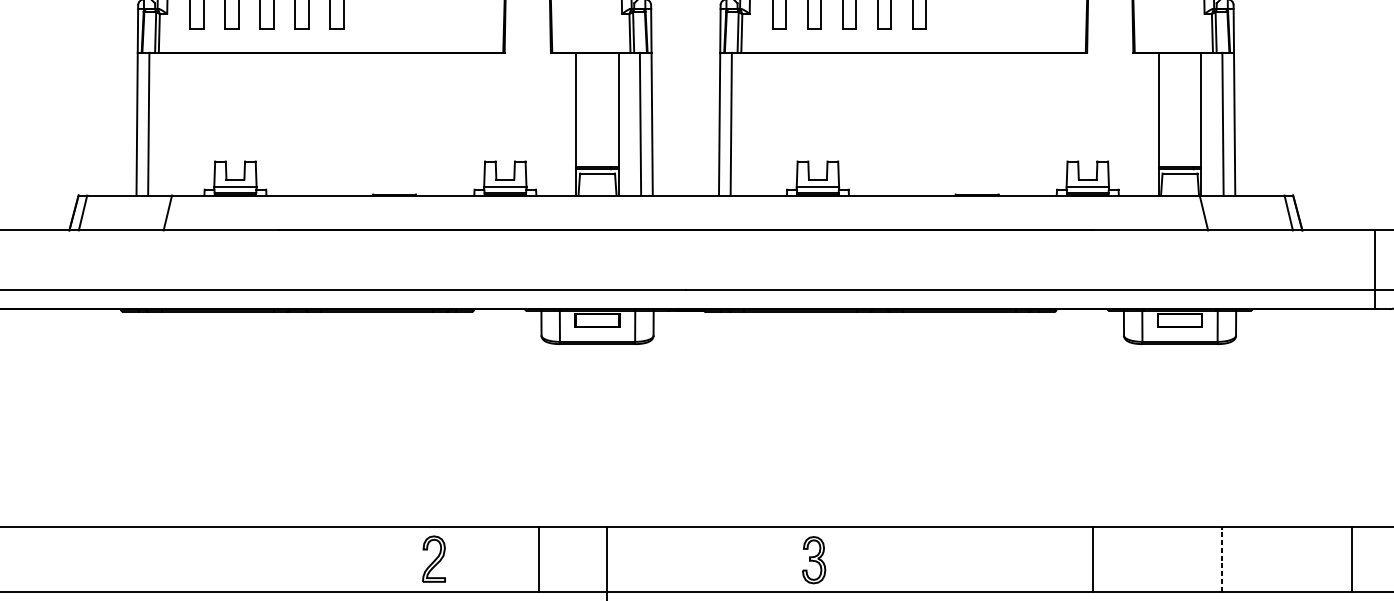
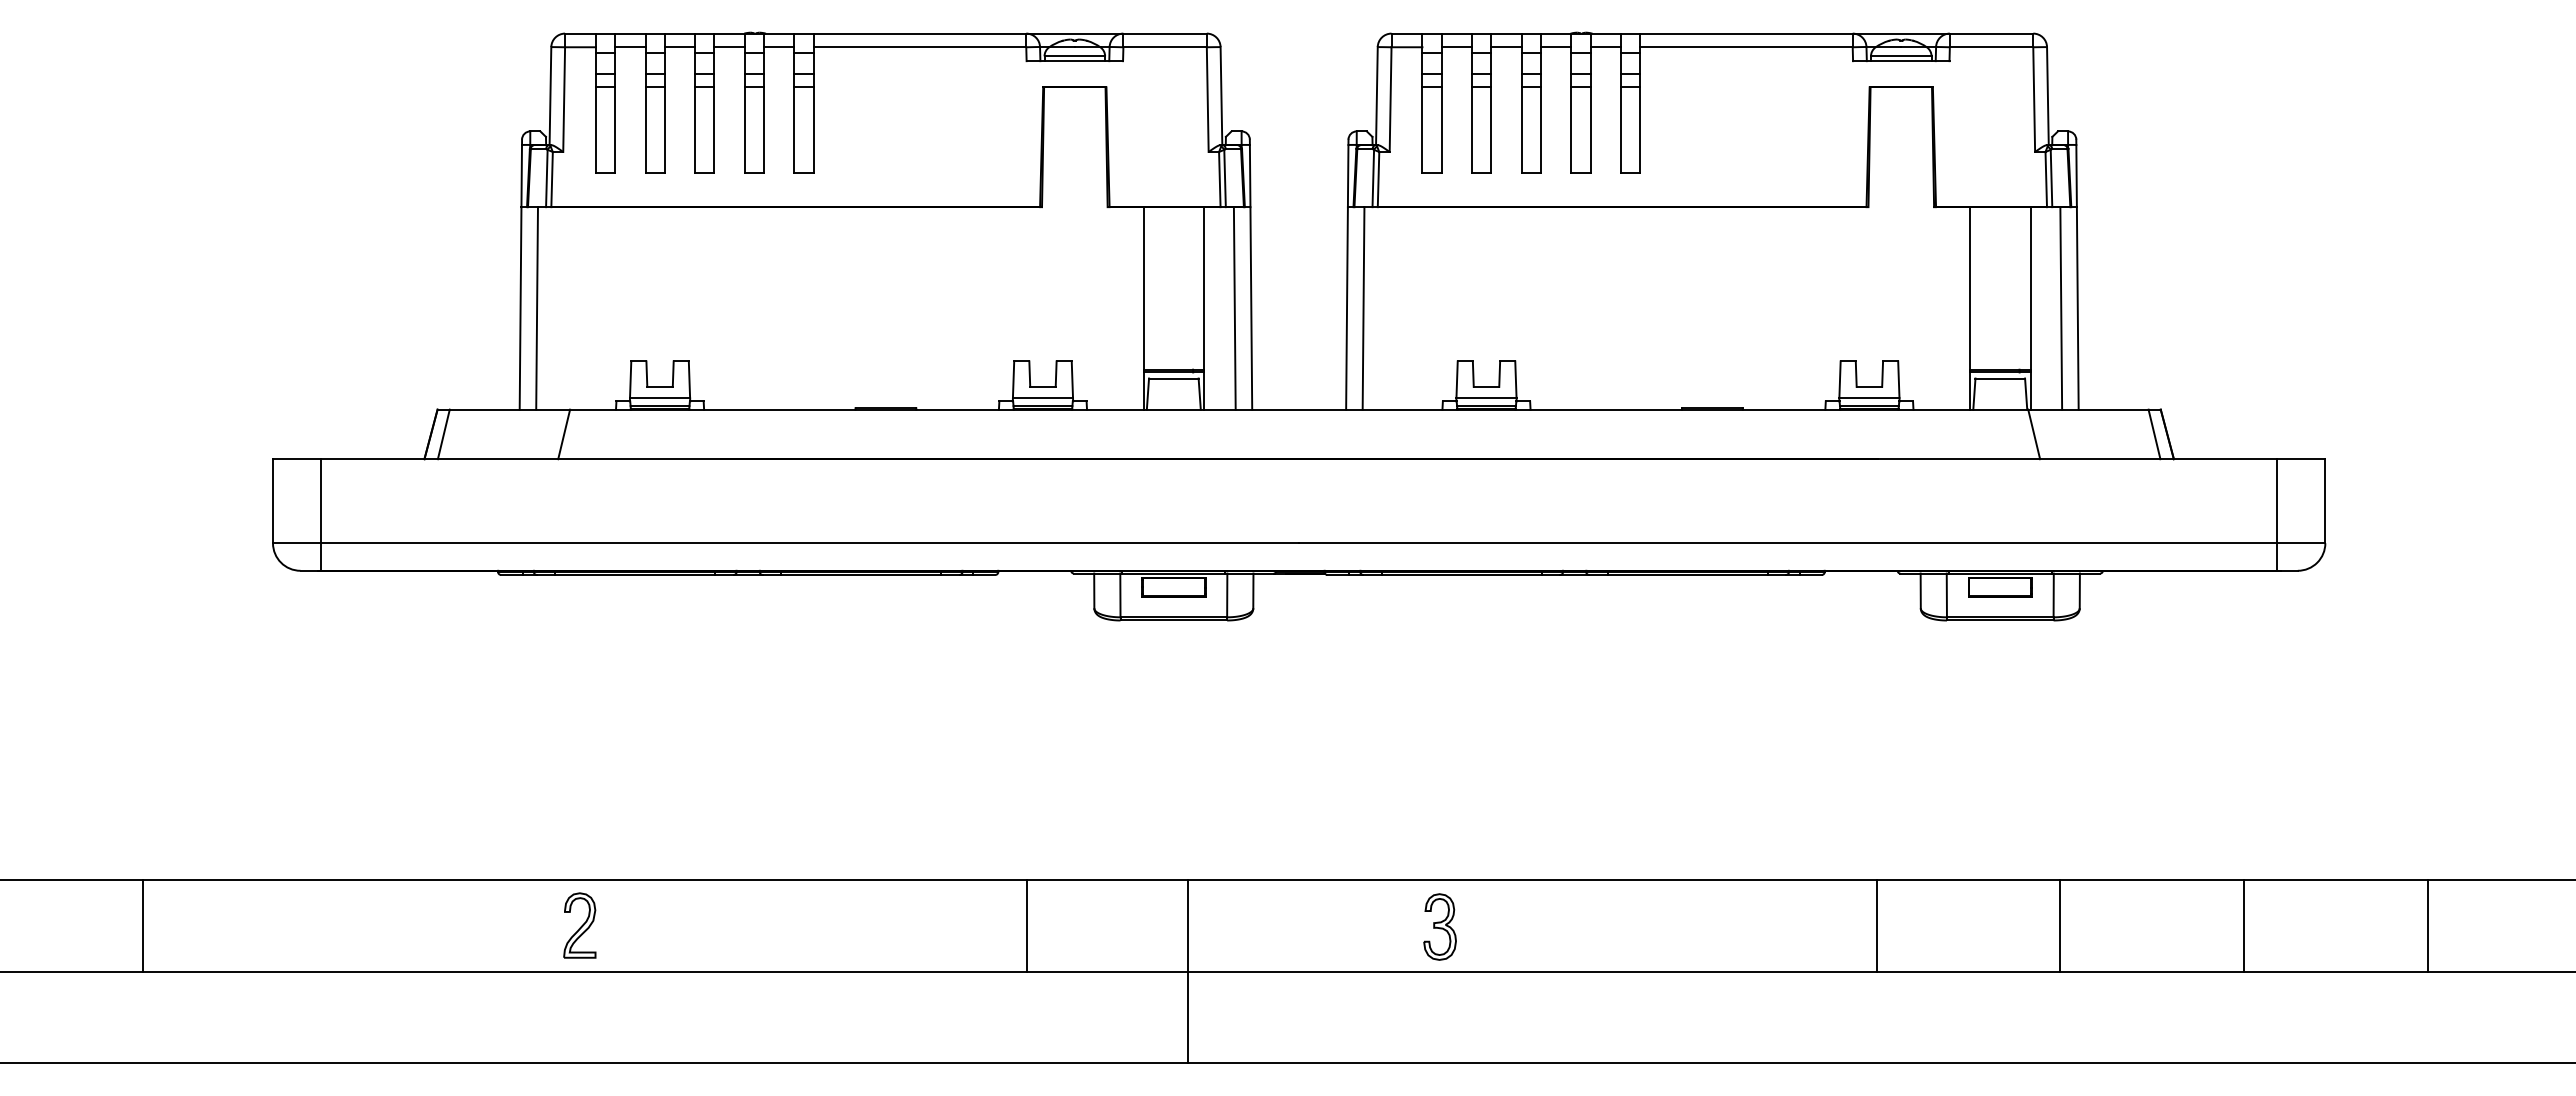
part: (433, 559) -> (579, 925), moved
line: (539, 559) -> (1027, 925), moved
part: (813, 559) -> (1439, 926), moved
line: (1222, 559) -> (2060, 925), dashed -> solid

